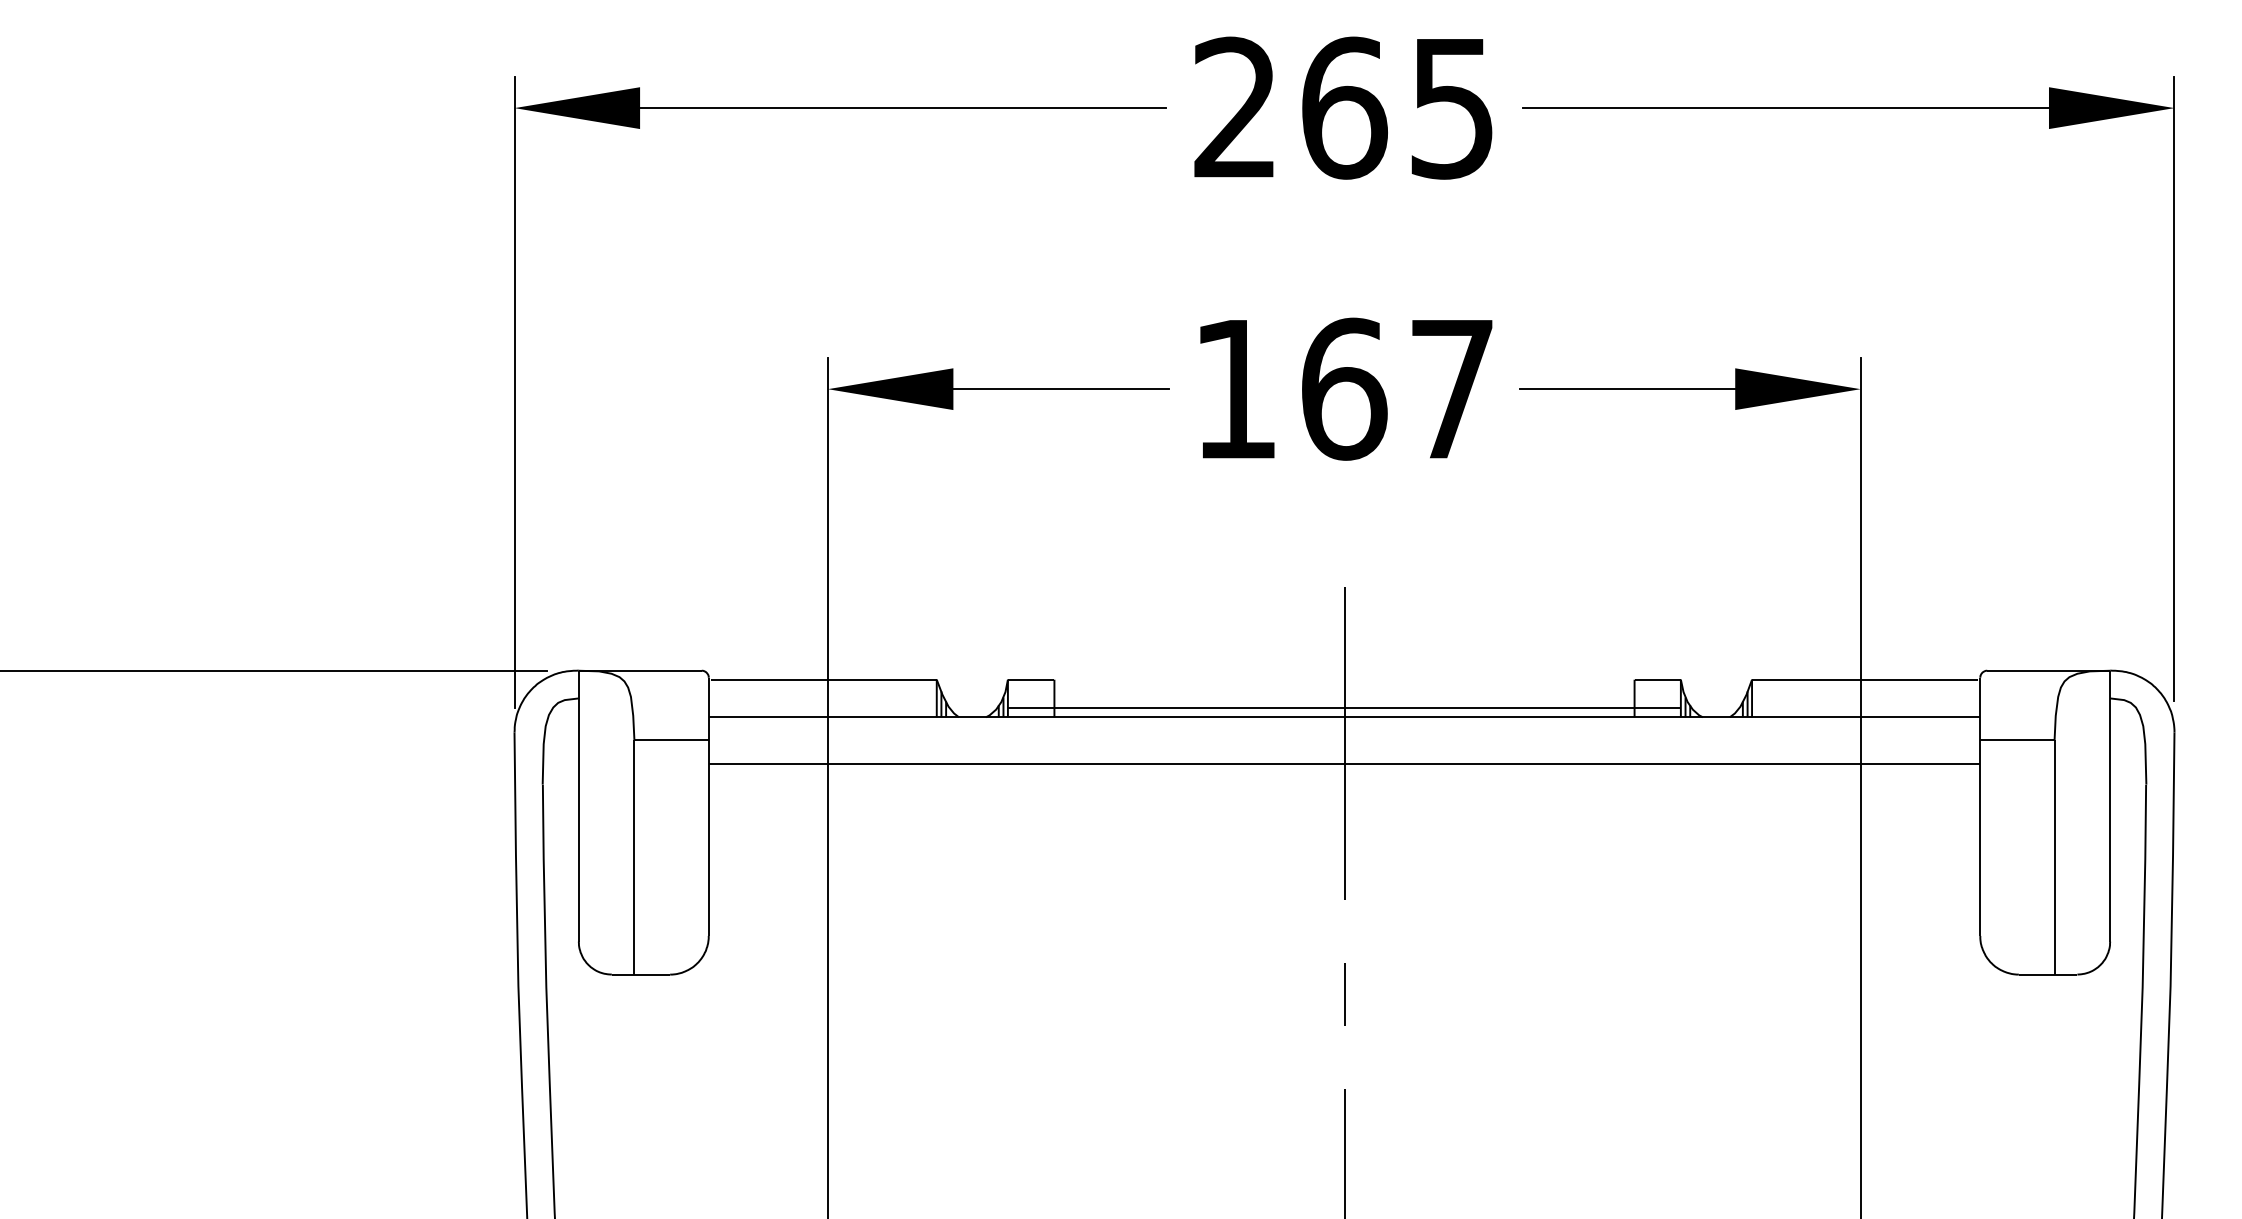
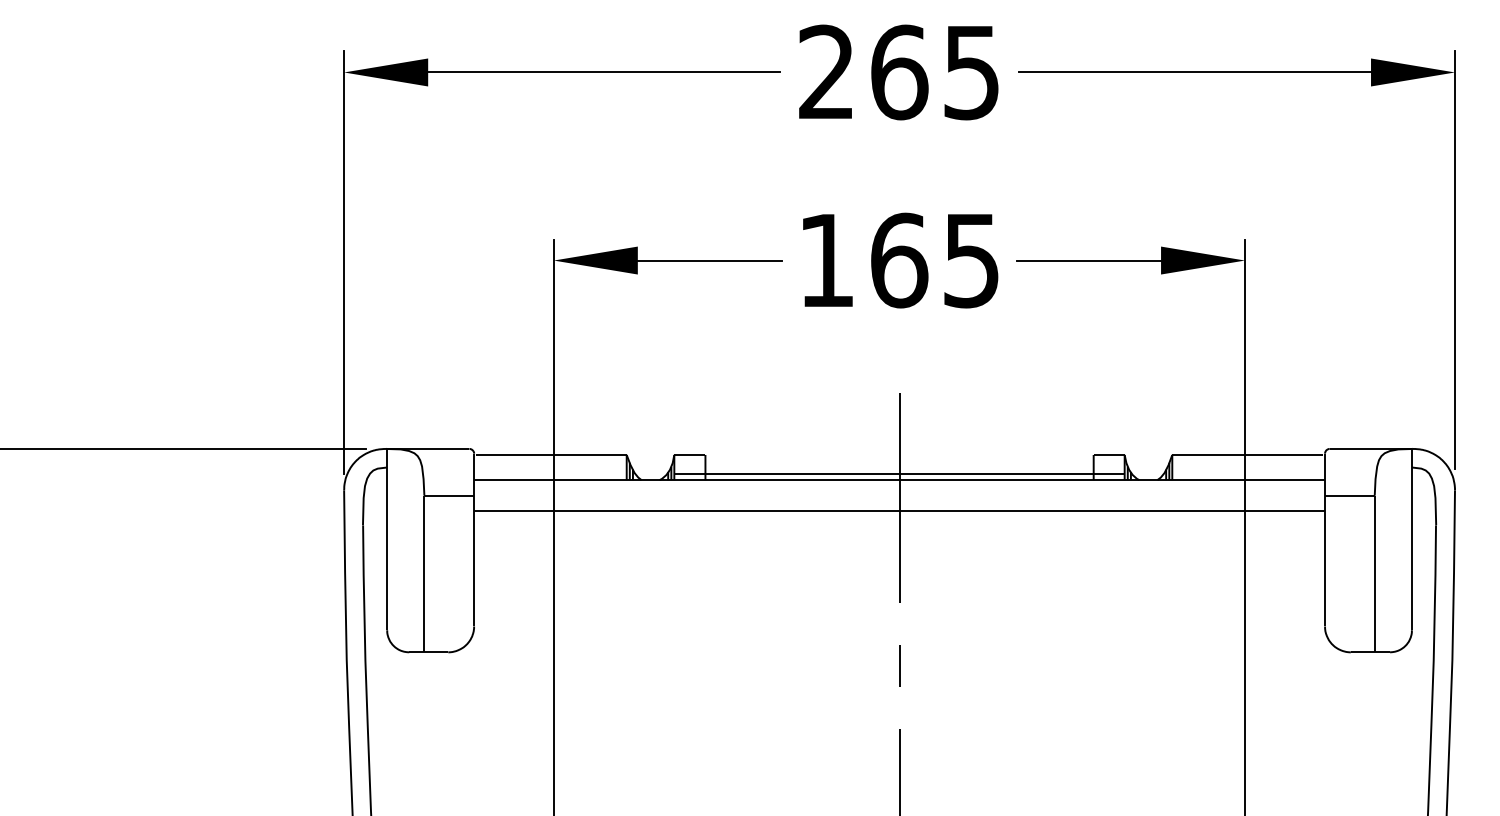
text: (1451, 390) -> (971, 261), 167 -> 165

